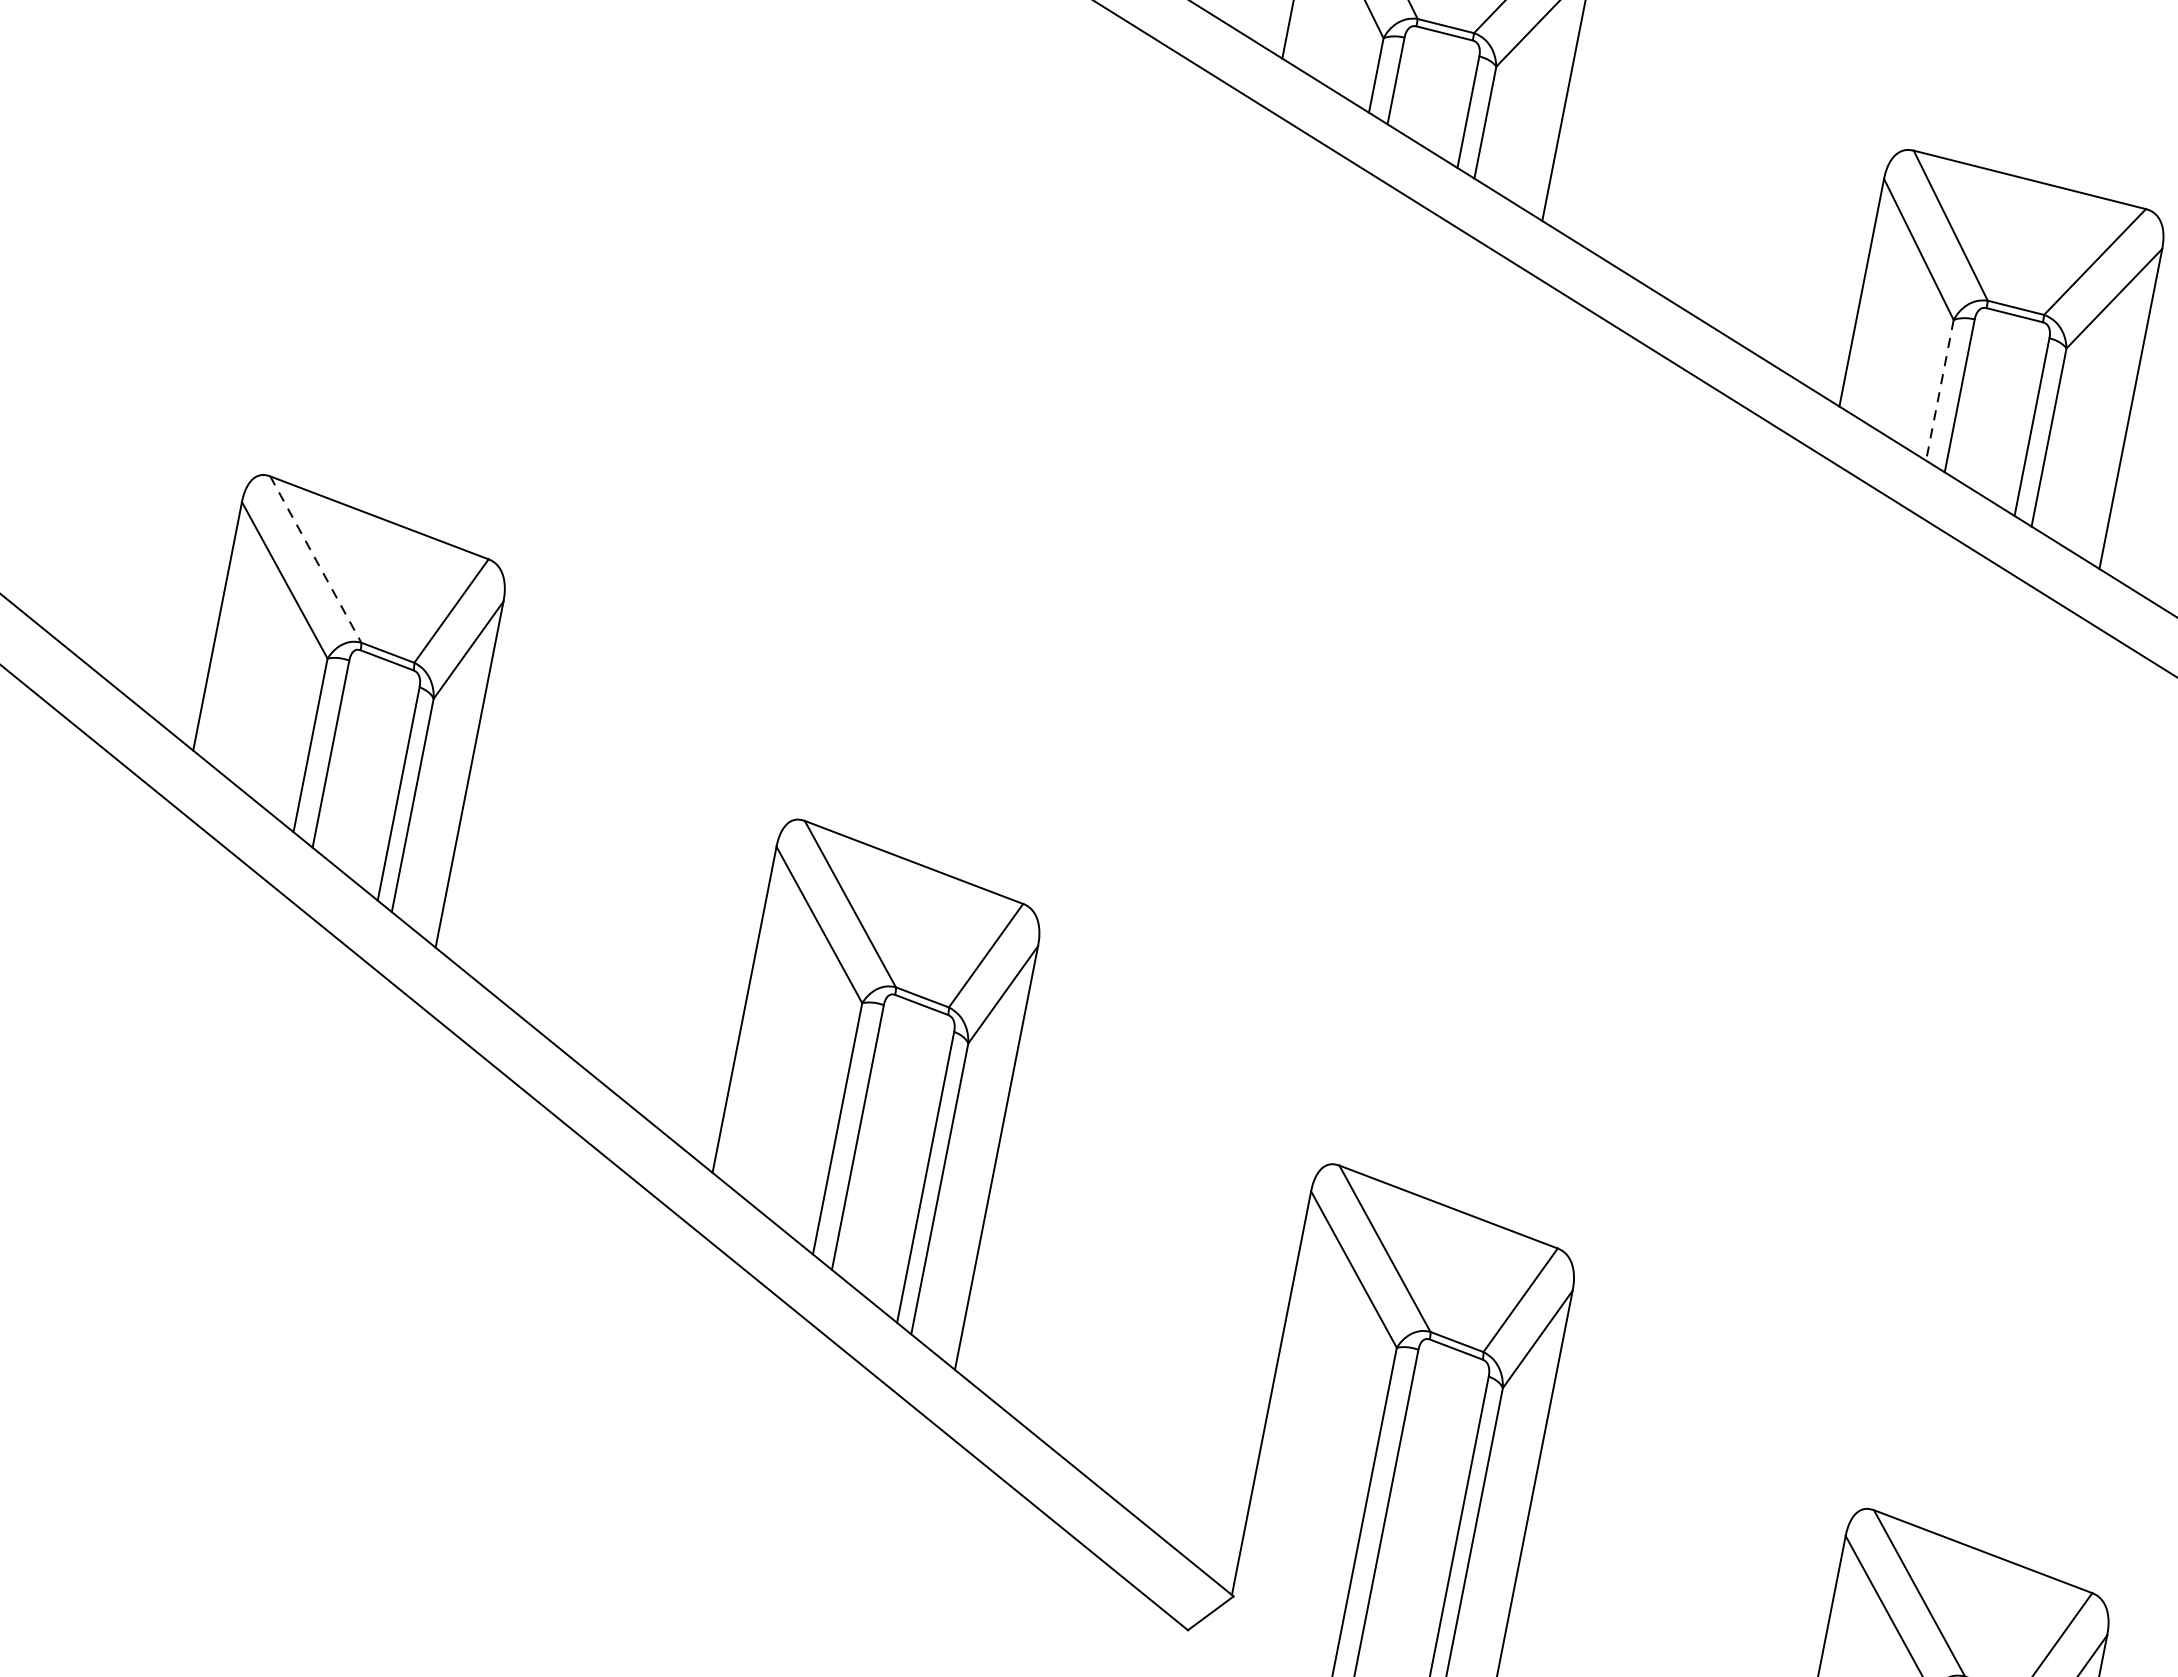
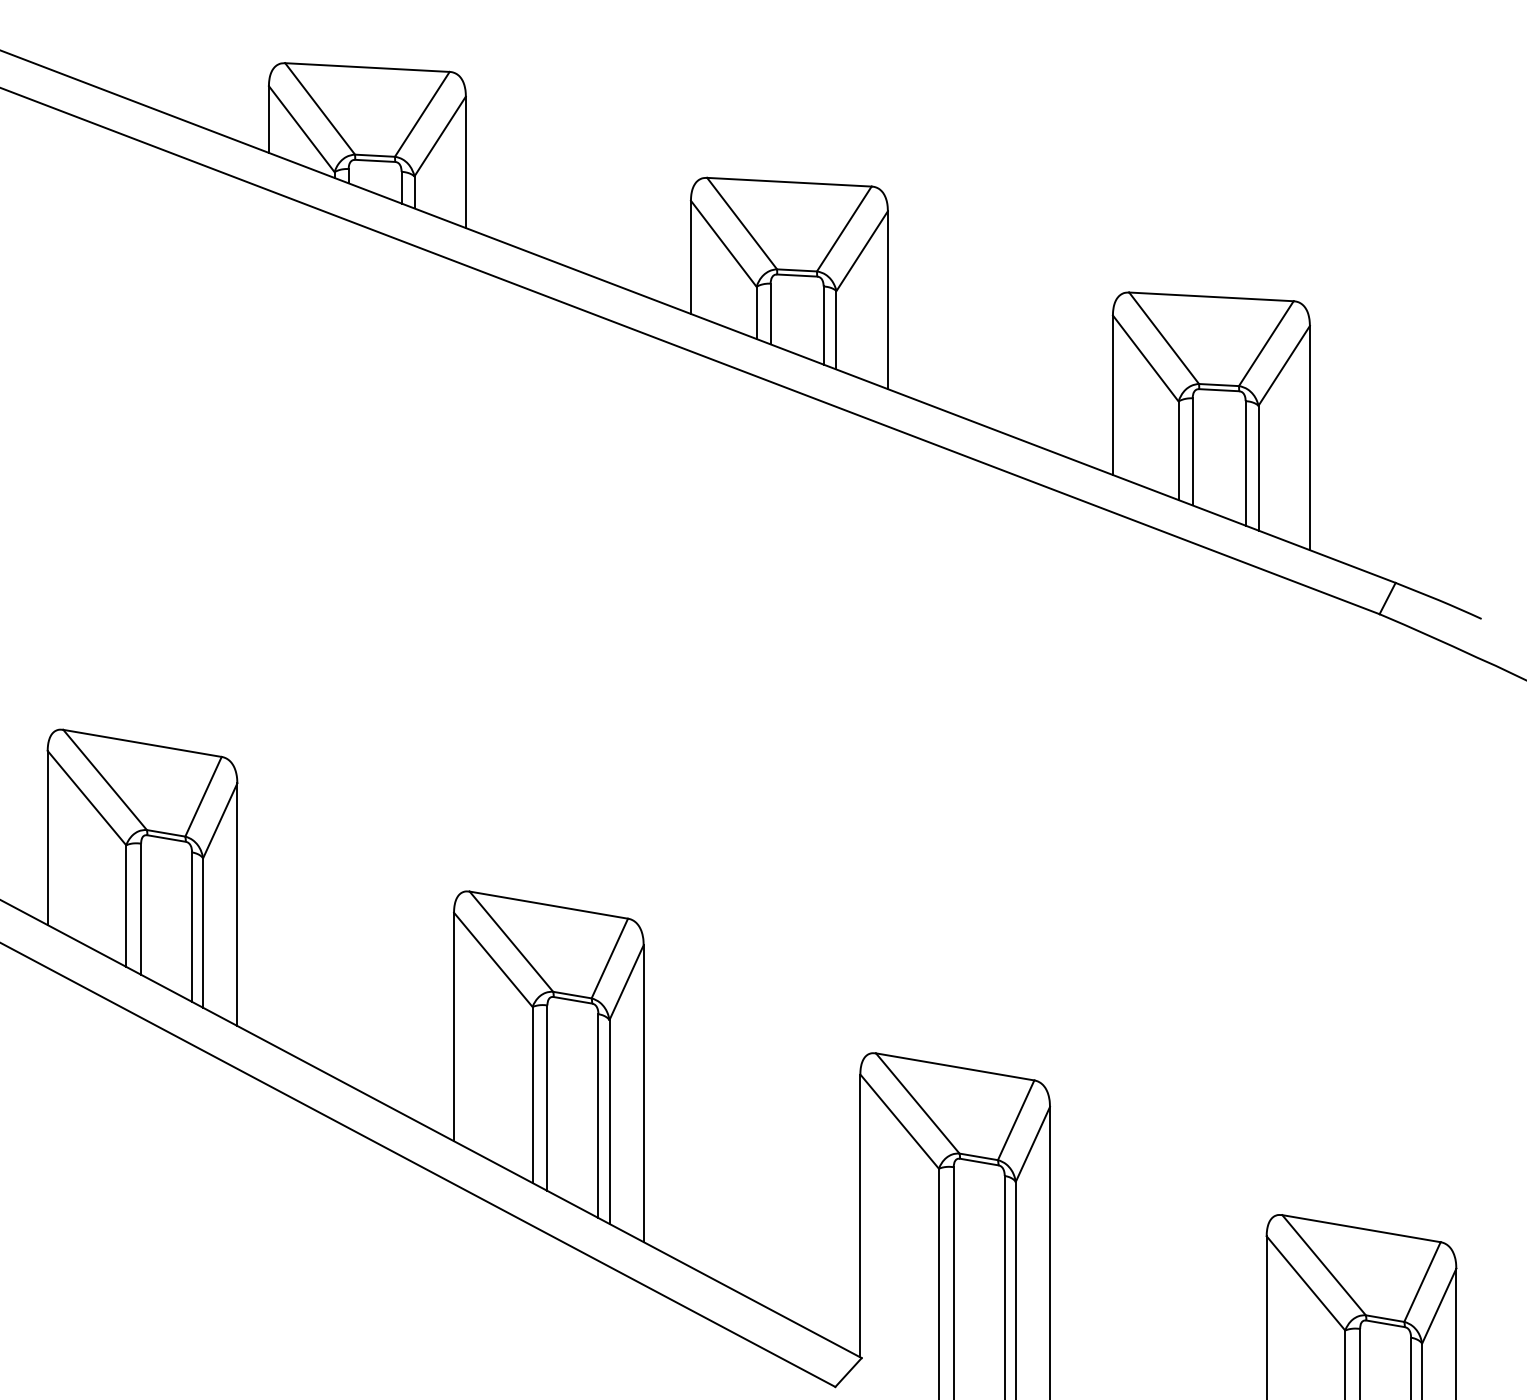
line: (1939, 391) -> (1178, 451), dashed -> solid
line: (316, 560) -> (105, 780), dashed -> solid

